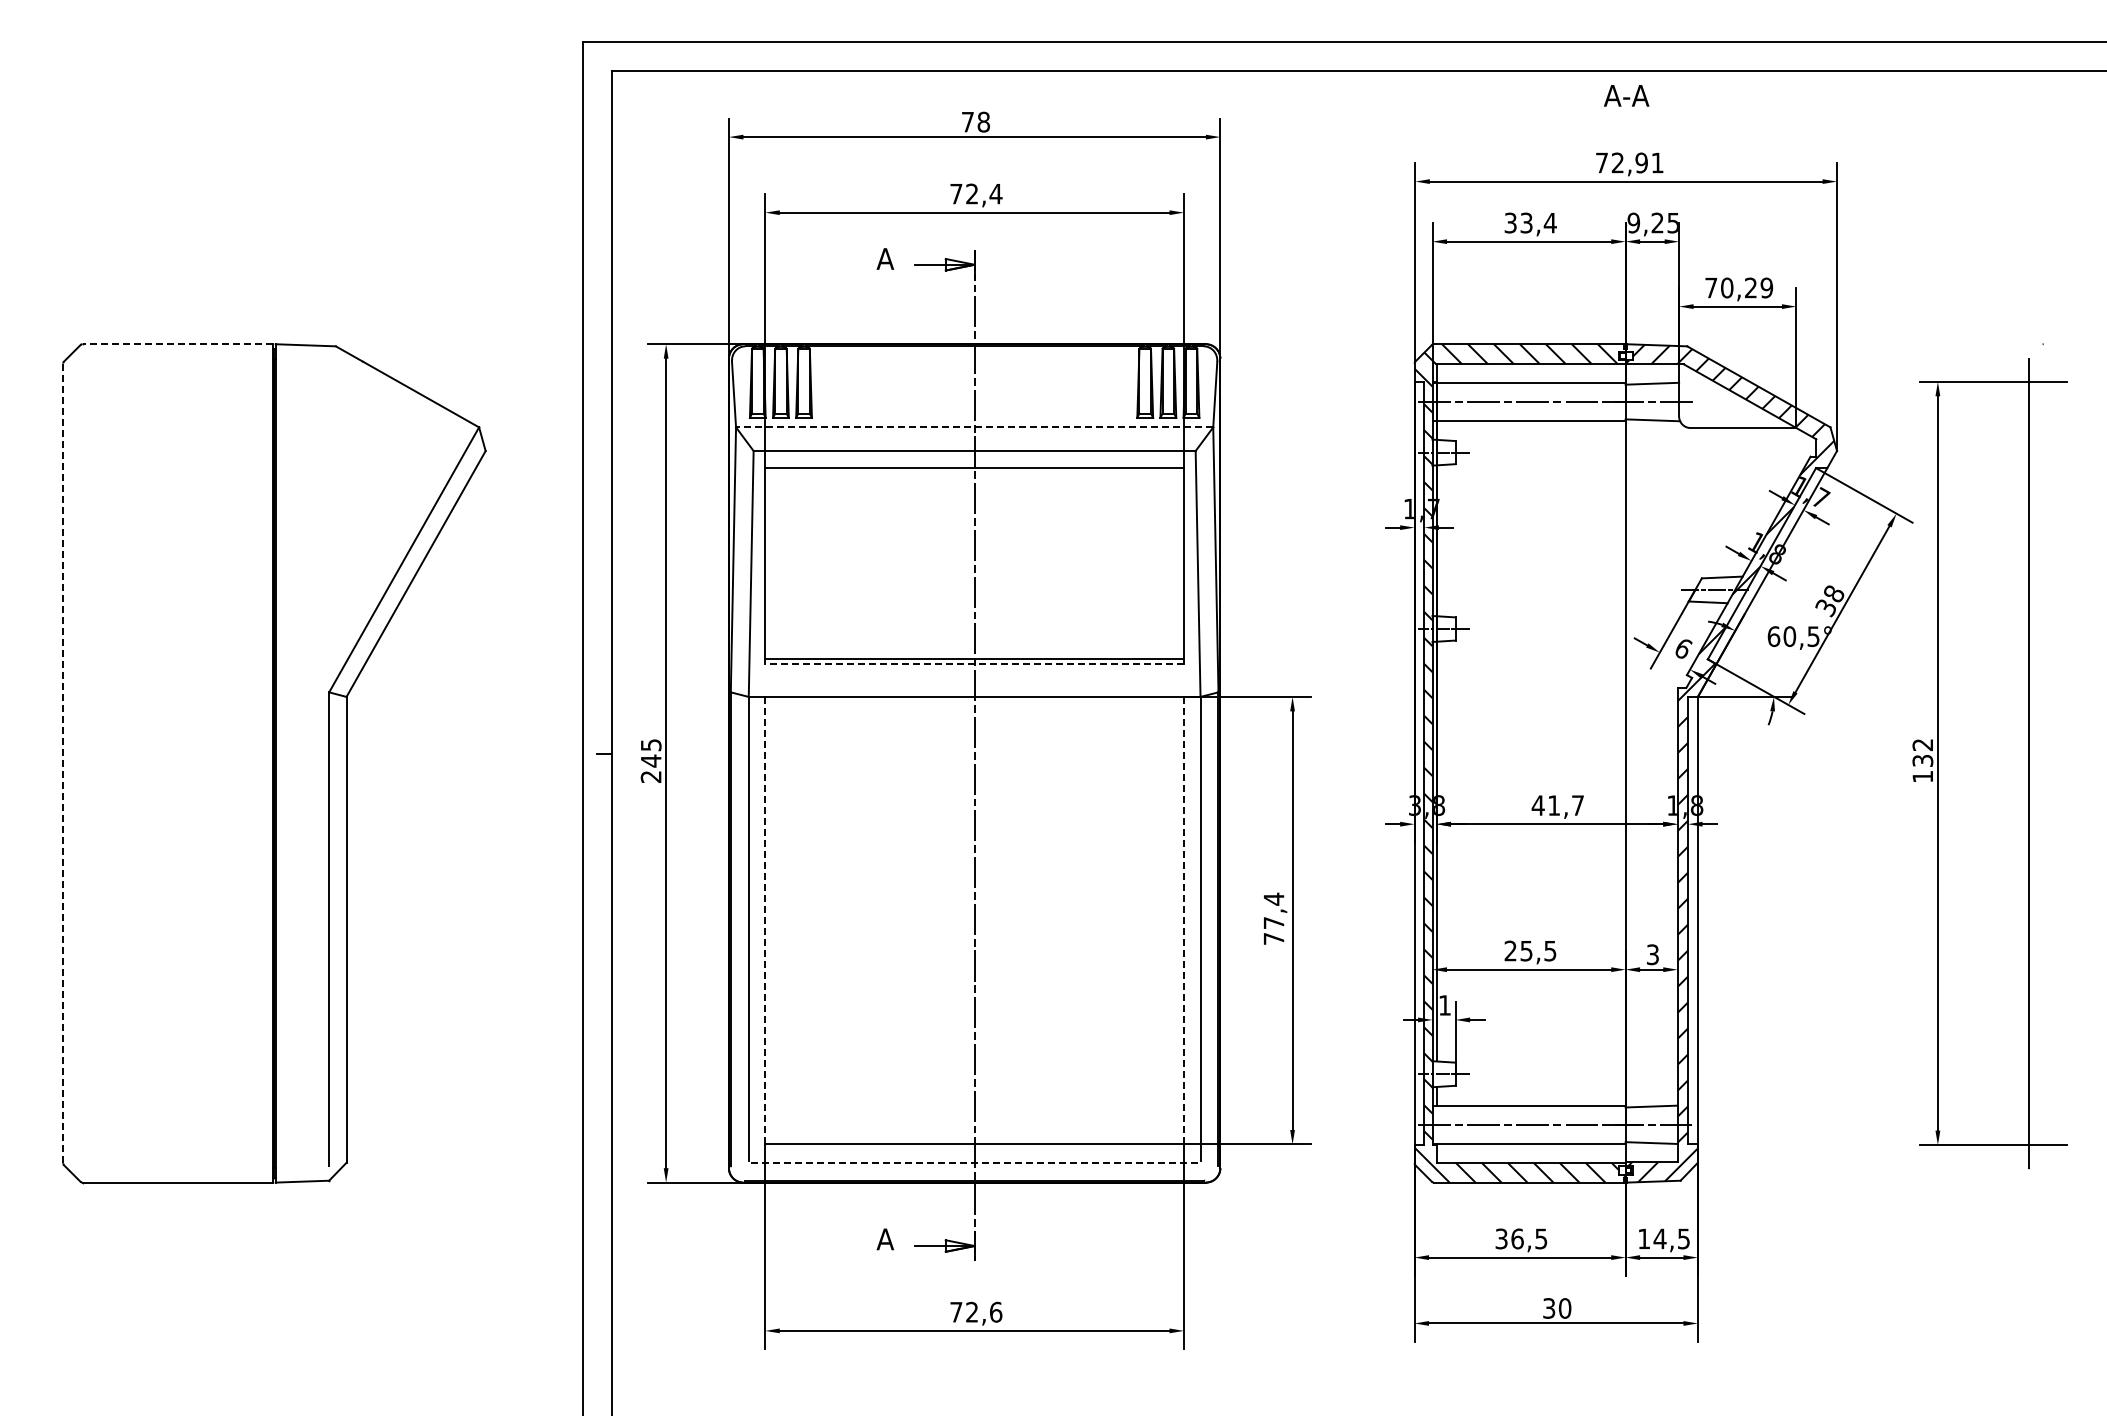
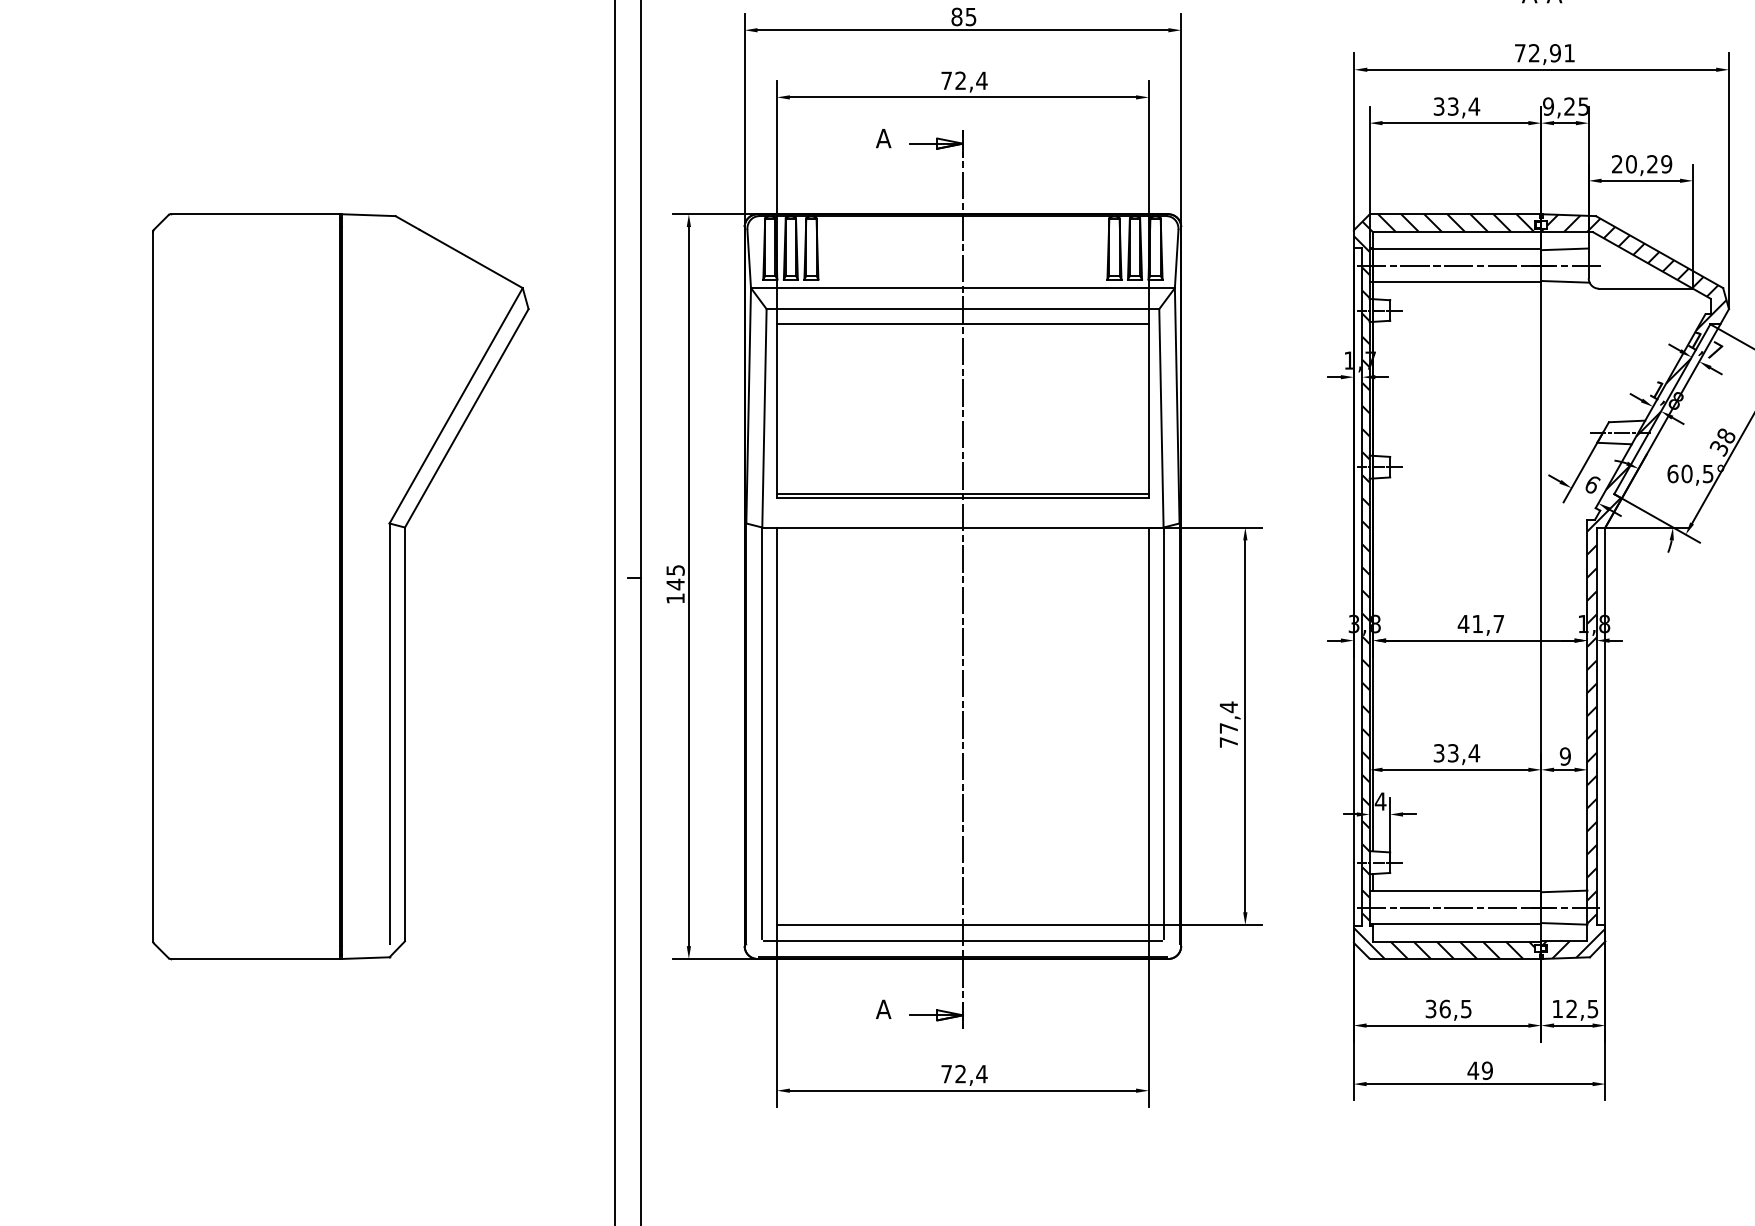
text: (975, 121) -> (963, 16), 78 -> 85
text: (1711, 287) -> (1617, 163), 70,29 -> 20,29
line: (177, 344) -> (254, 214), dashed -> solid
line: (974, 427) -> (962, 288), dashed -> solid
line: (974, 664) -> (962, 498), dashed -> solid
line: (63, 763) -> (153, 586), dashed -> solid
text: (650, 776) -> (675, 598), 245 -> 145
line: (765, 920) -> (777, 726), dashed -> solid
line: (1183, 920) -> (1148, 726), dashed -> solid
text: (1530, 950) -> (1456, 752), 25,5 -> 33,4
text: (1652, 954) -> (1565, 756), 3 -> 9
text: (1444, 1005) -> (1380, 801), 1 -> 4
line: (974, 1162) -> (962, 941), dashed -> solid
text: (1659, 1238) -> (1571, 1008), 14,5 -> 12,5
text: (1556, 1308) -> (1479, 1070), 30 -> 49
text: (995, 1311) -> (981, 1073), 72,6 -> 72,4

